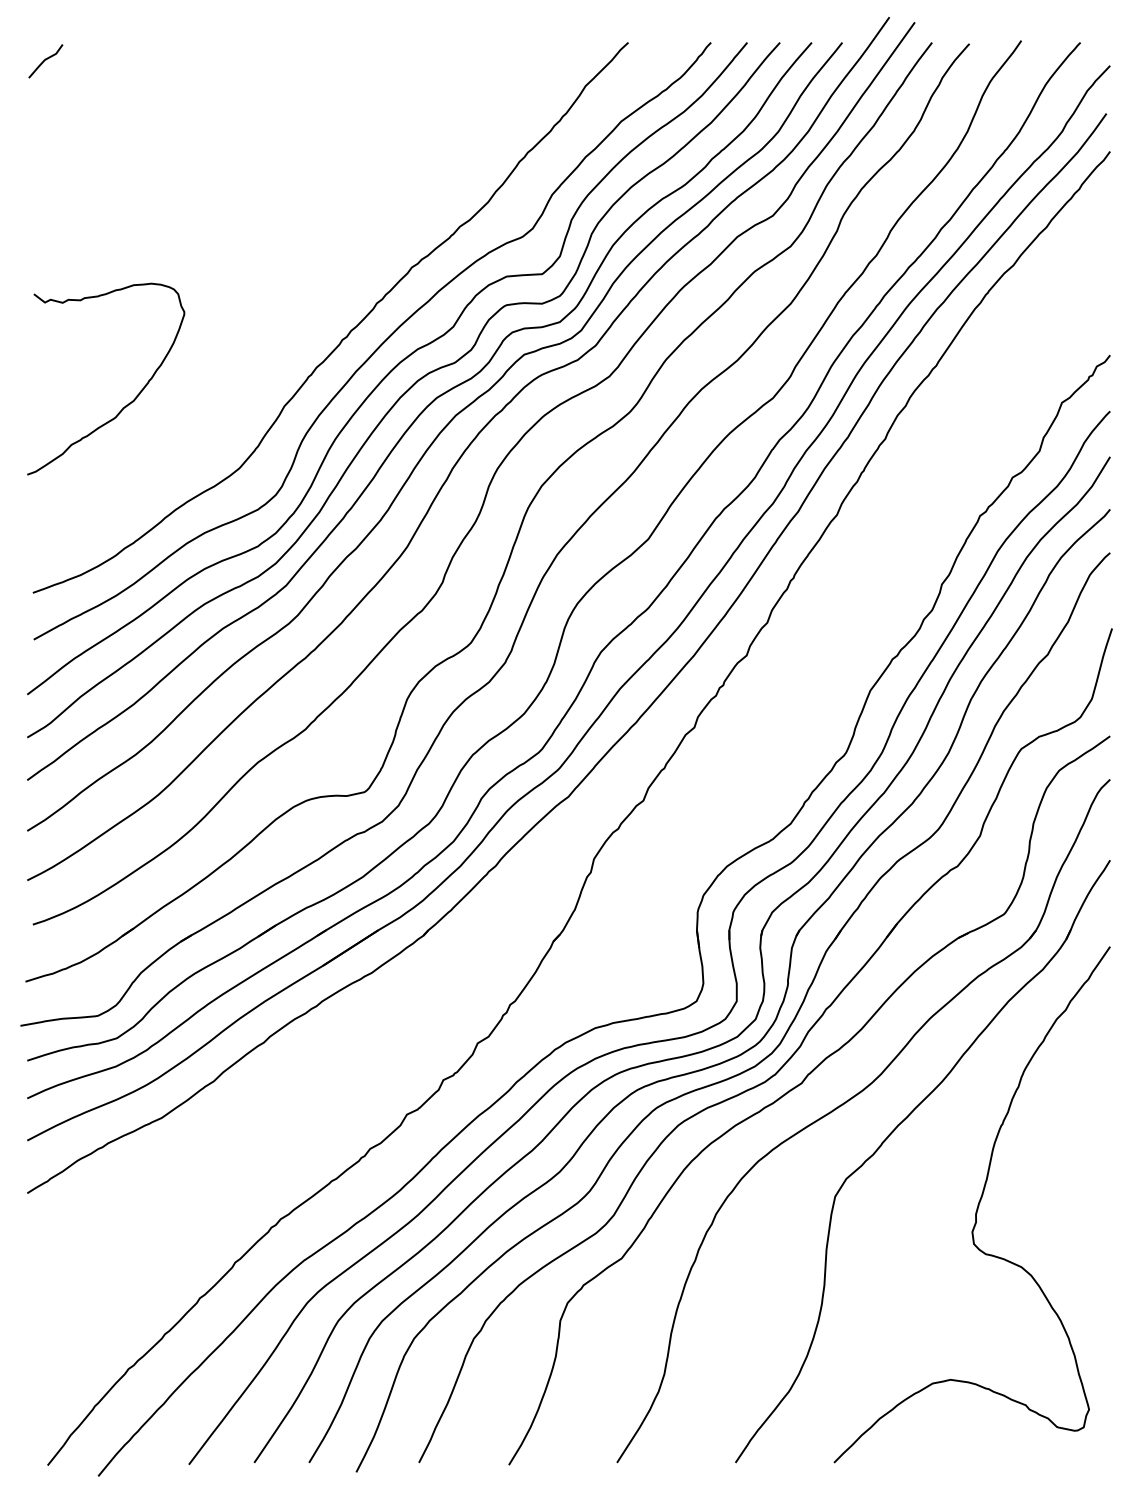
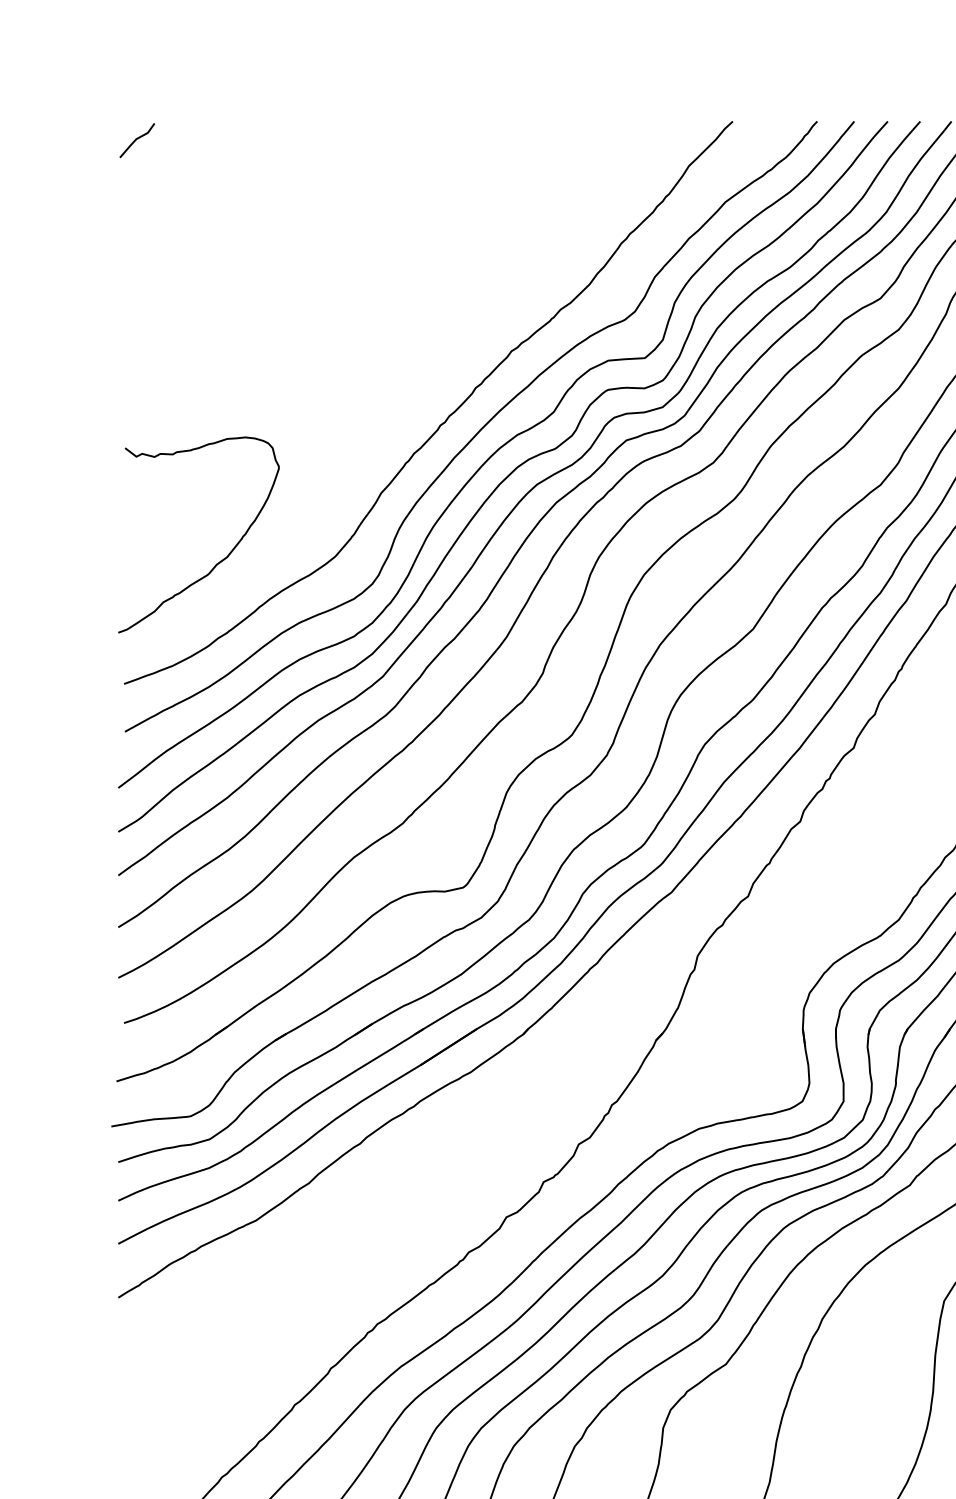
curve: (126, 404) -> (219, 560), moved

